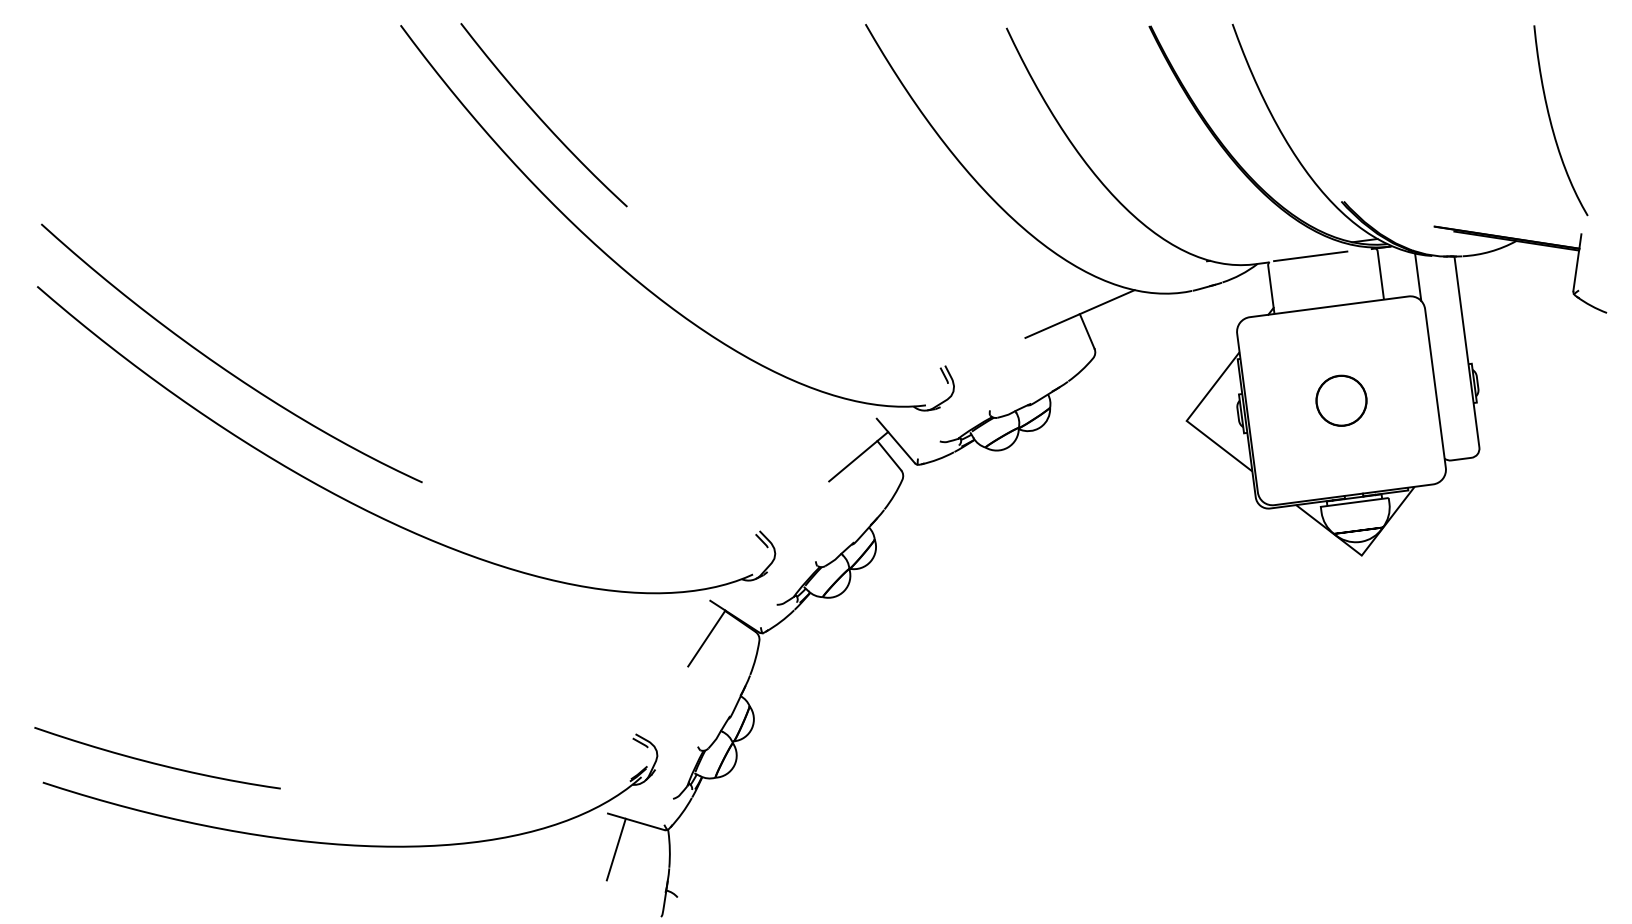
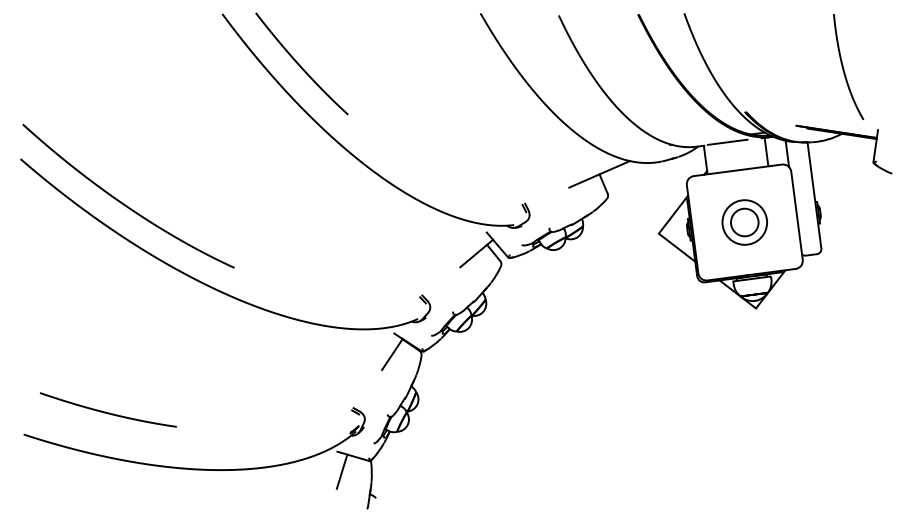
curve: (1553, 123) -> (844, 68), moved
circle: (1340, 400) -> (744, 222), size x1.6
curve: (152, 760) -> (105, 411), moved

